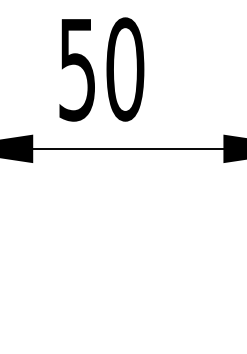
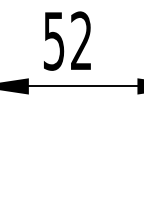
text: (125, 68) -> (81, 40), 50 -> 52

